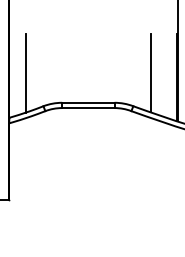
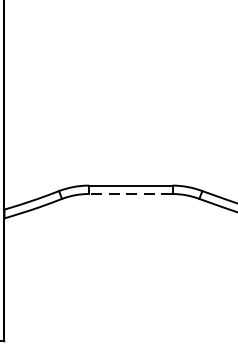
line: (25, 72) -> (30, 137), removed
line: (150, 72) -> (229, 137), removed
line: (87, 108) -> (129, 194), solid -> dashed

